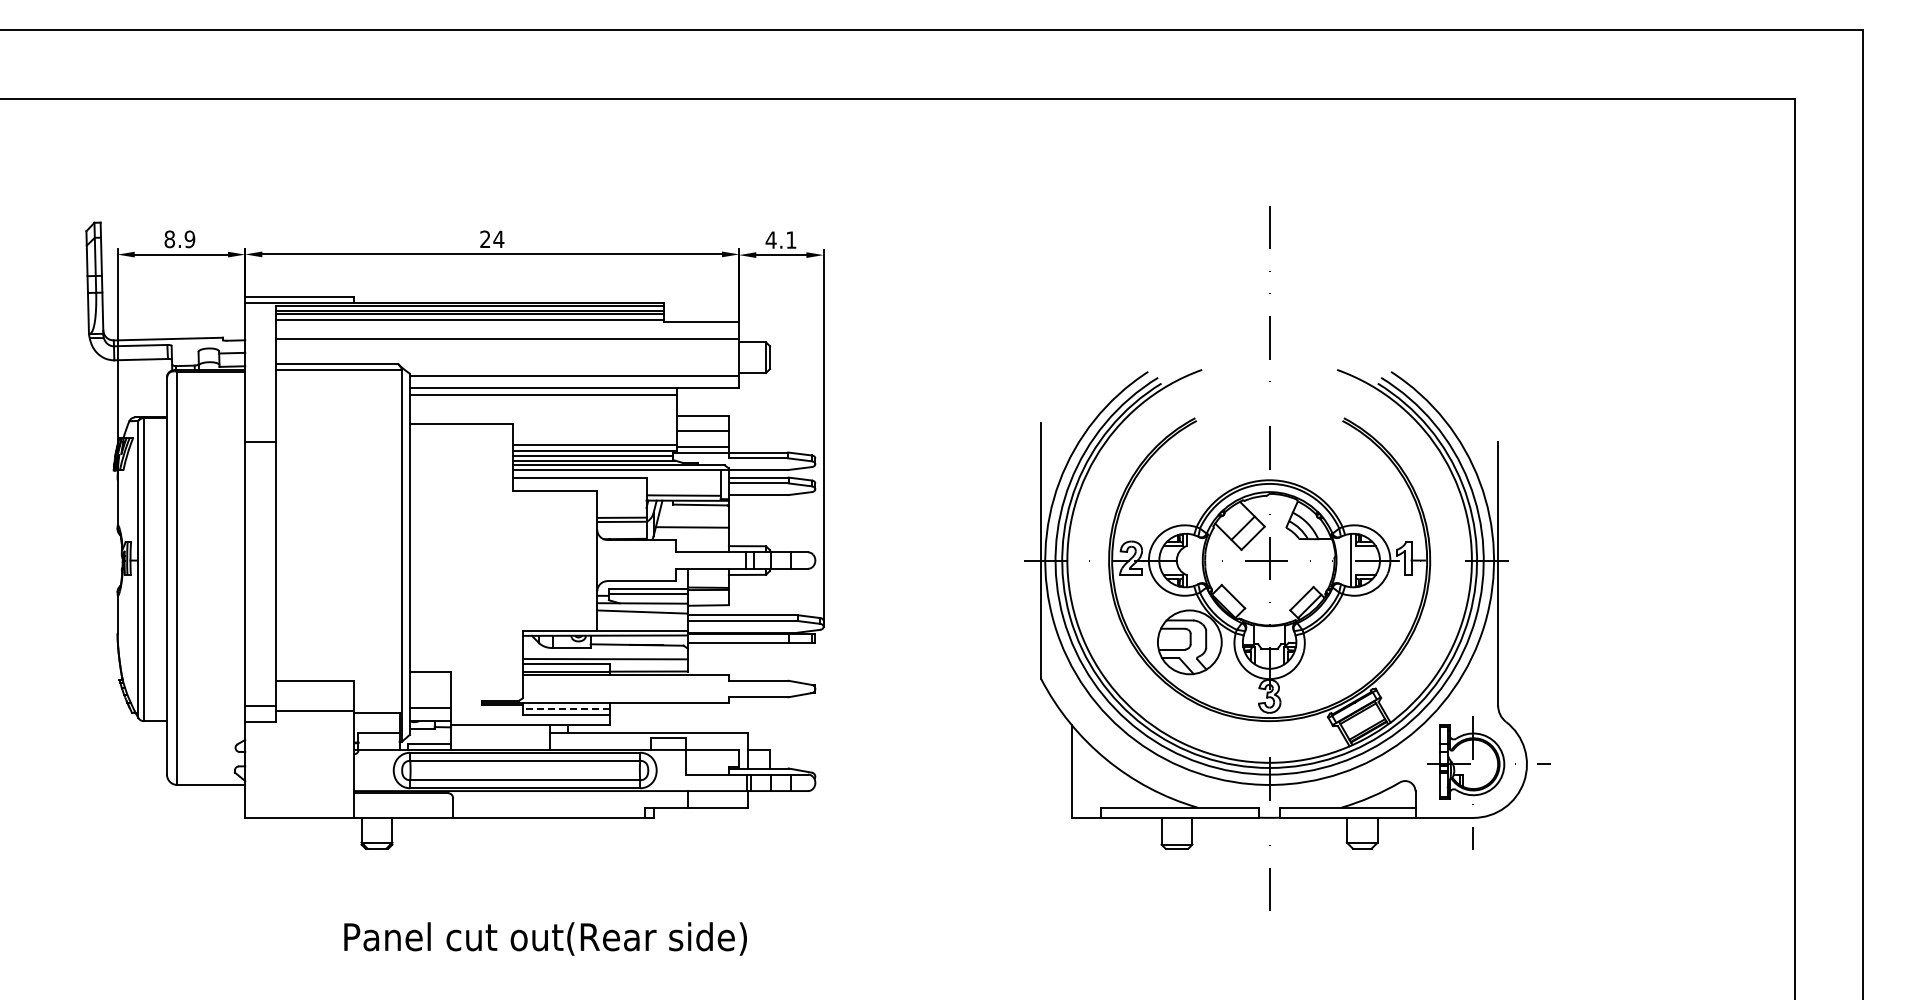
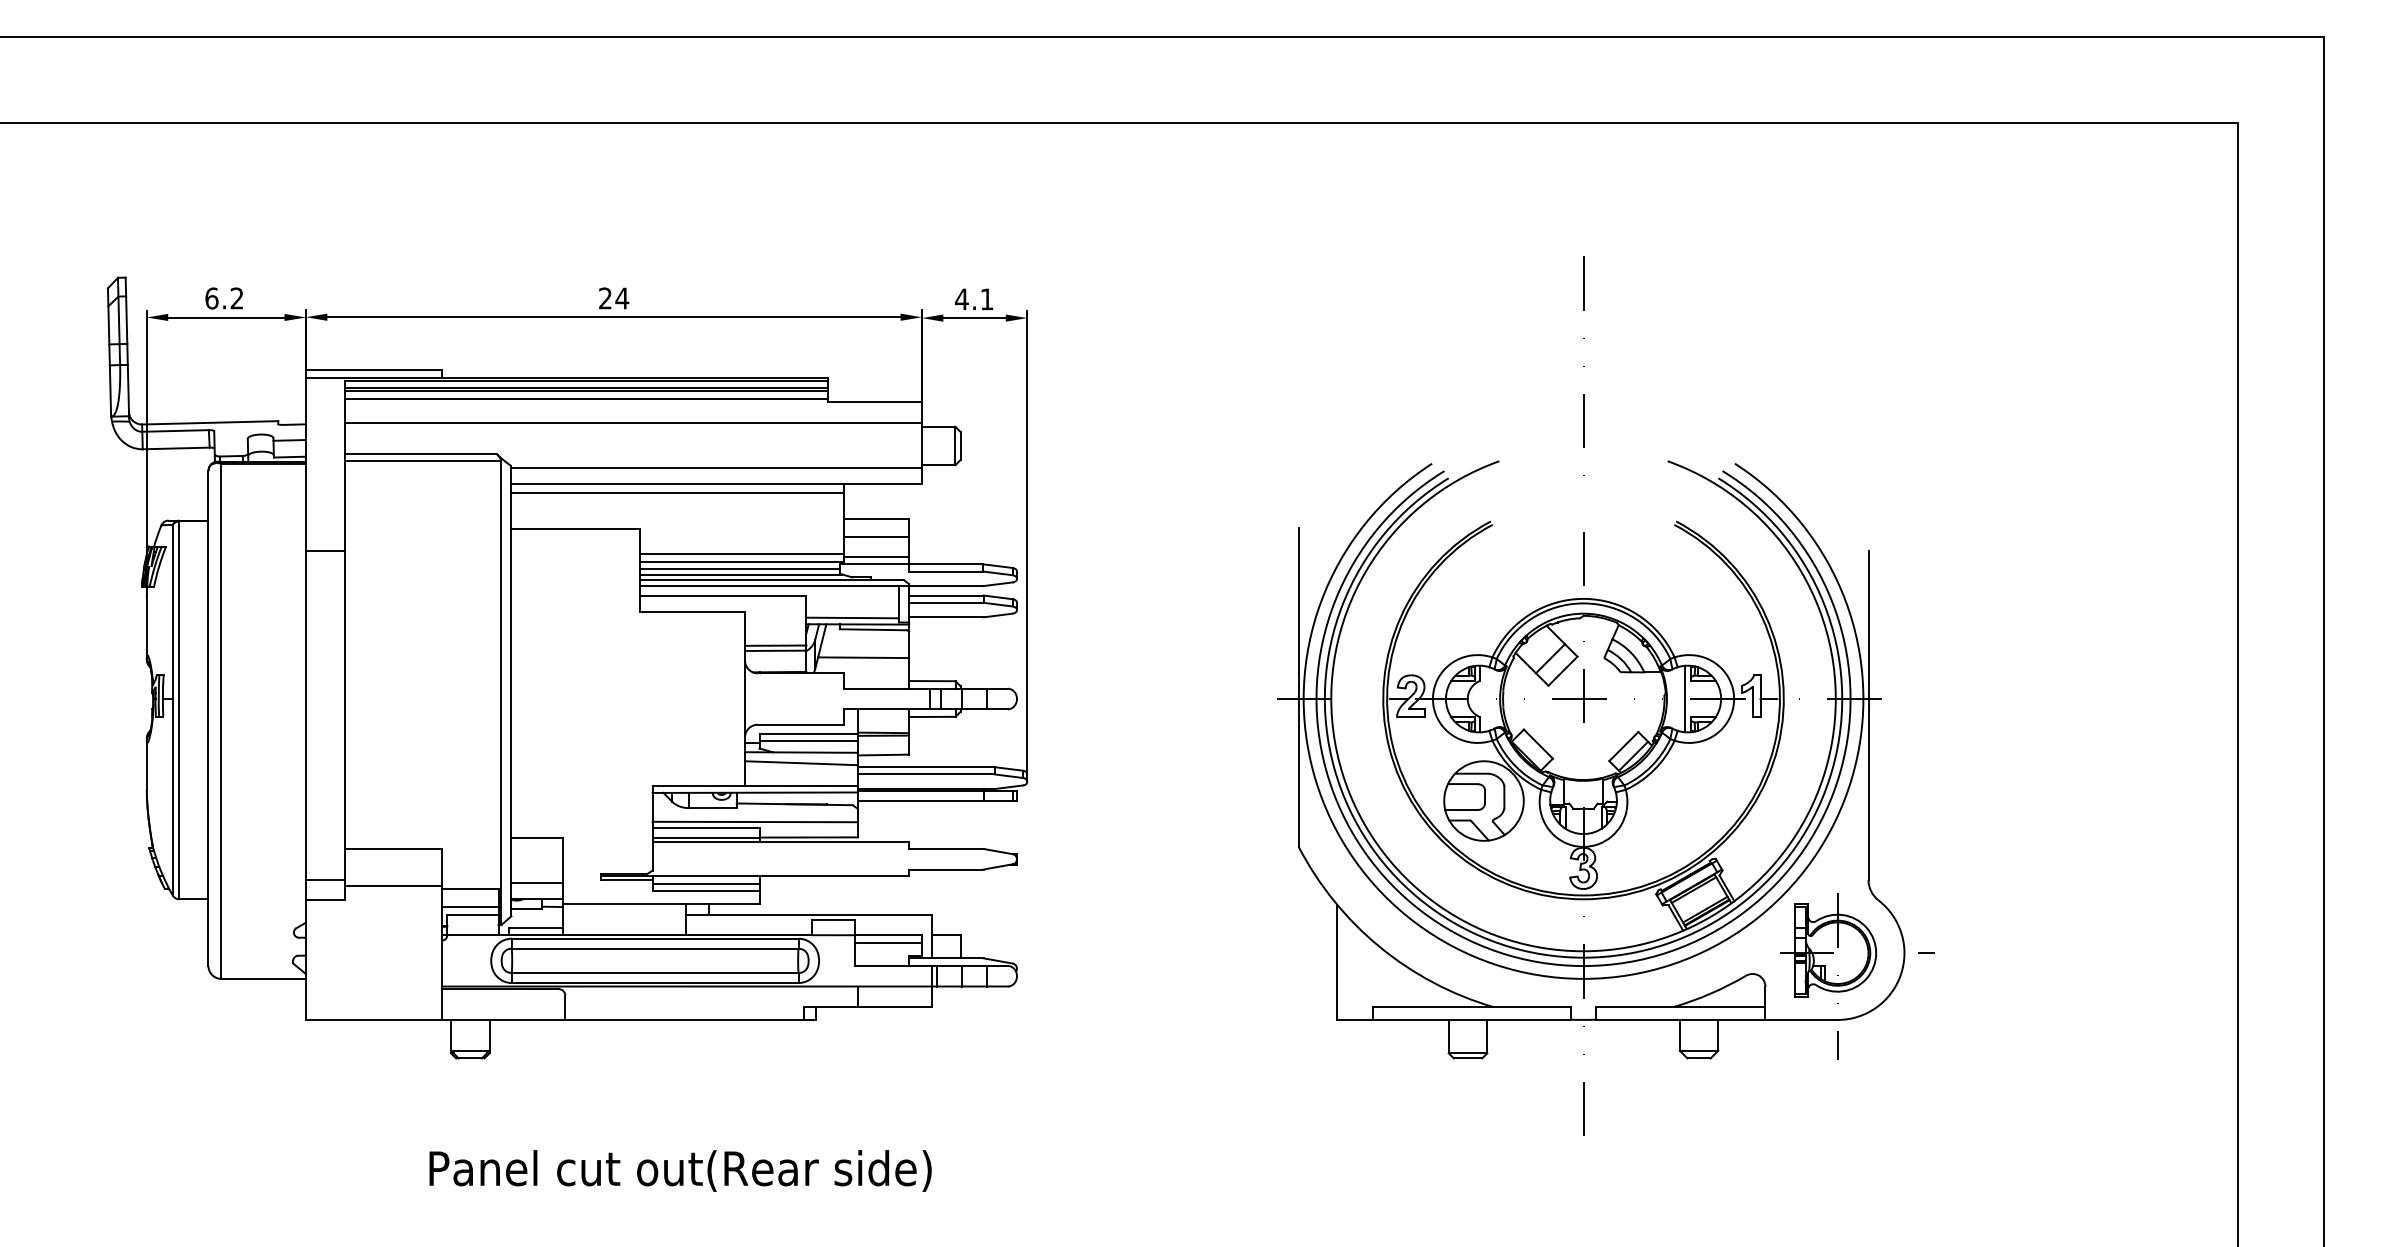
text: (179, 239) -> (224, 298), 8.9 -> 6.2
line: (565, 708) -> (705, 883), dashed -> solid
line: (376, 726) -> (469, 905), added
line: (712, 756) -> (888, 943), added

